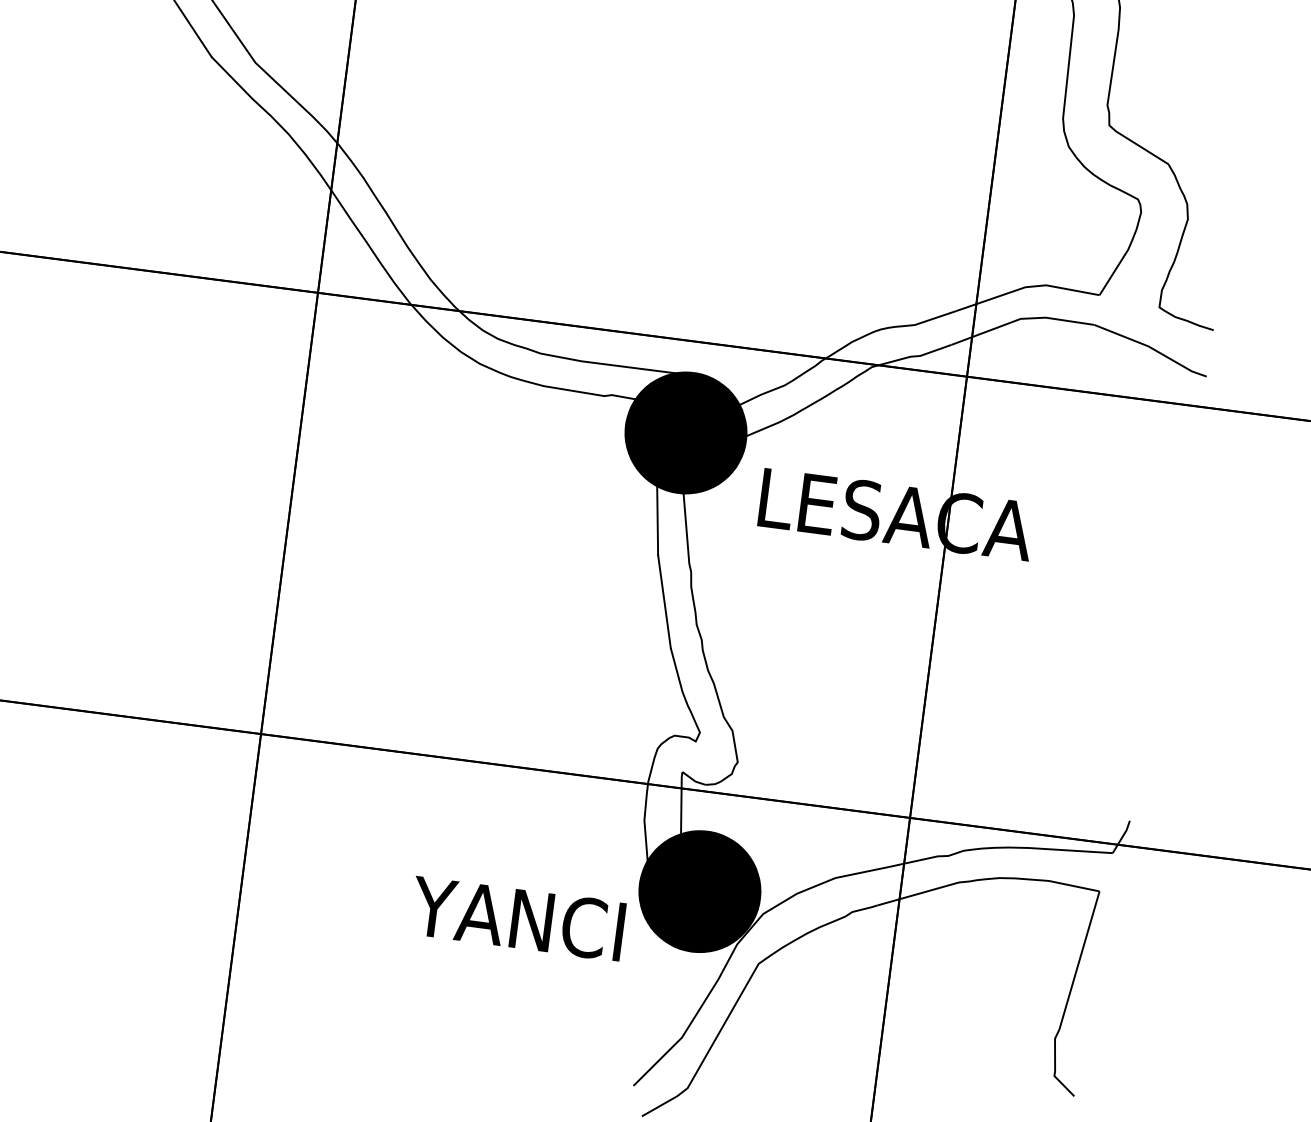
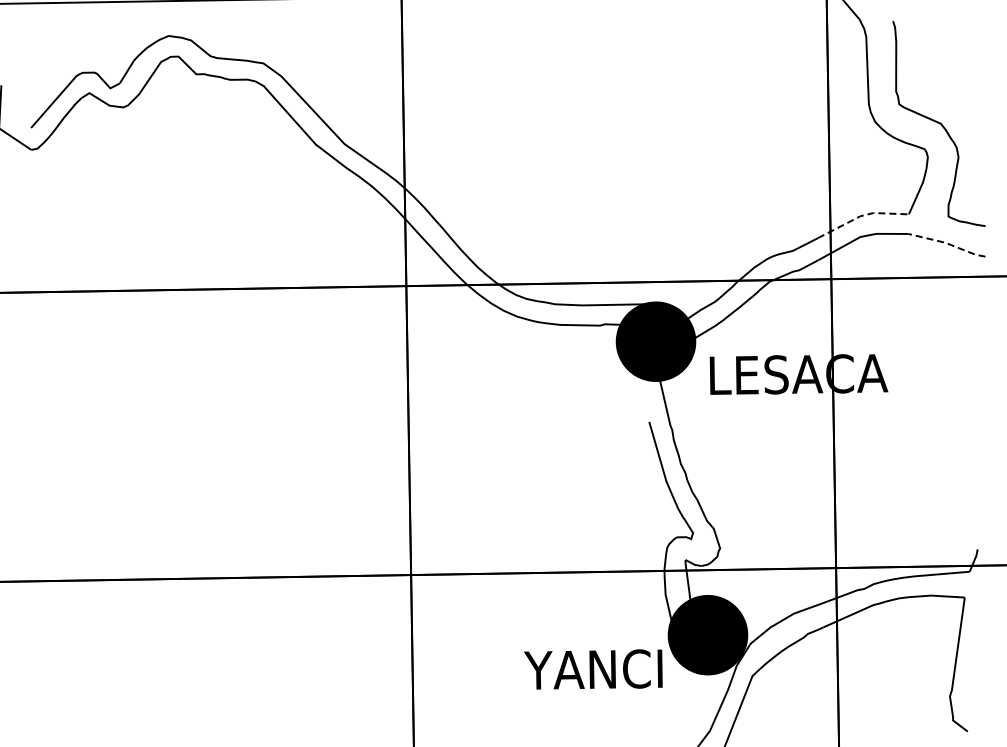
line: (1026, 287) -> (861, 216), solid -> dashed
line: (1151, 348) -> (947, 243), solid -> dashed
line: (656, 520) -> (645, 400), removed

